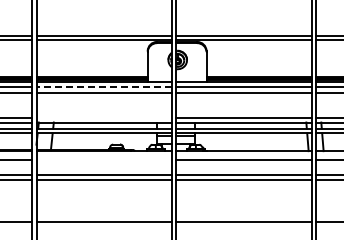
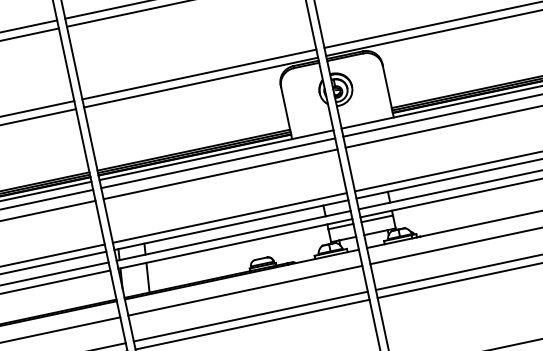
line: (104, 86) -> (218, 162), dashed -> solid
line: (103, 118) -> (228, 218), added
line: (103, 160) -> (244, 291), added

